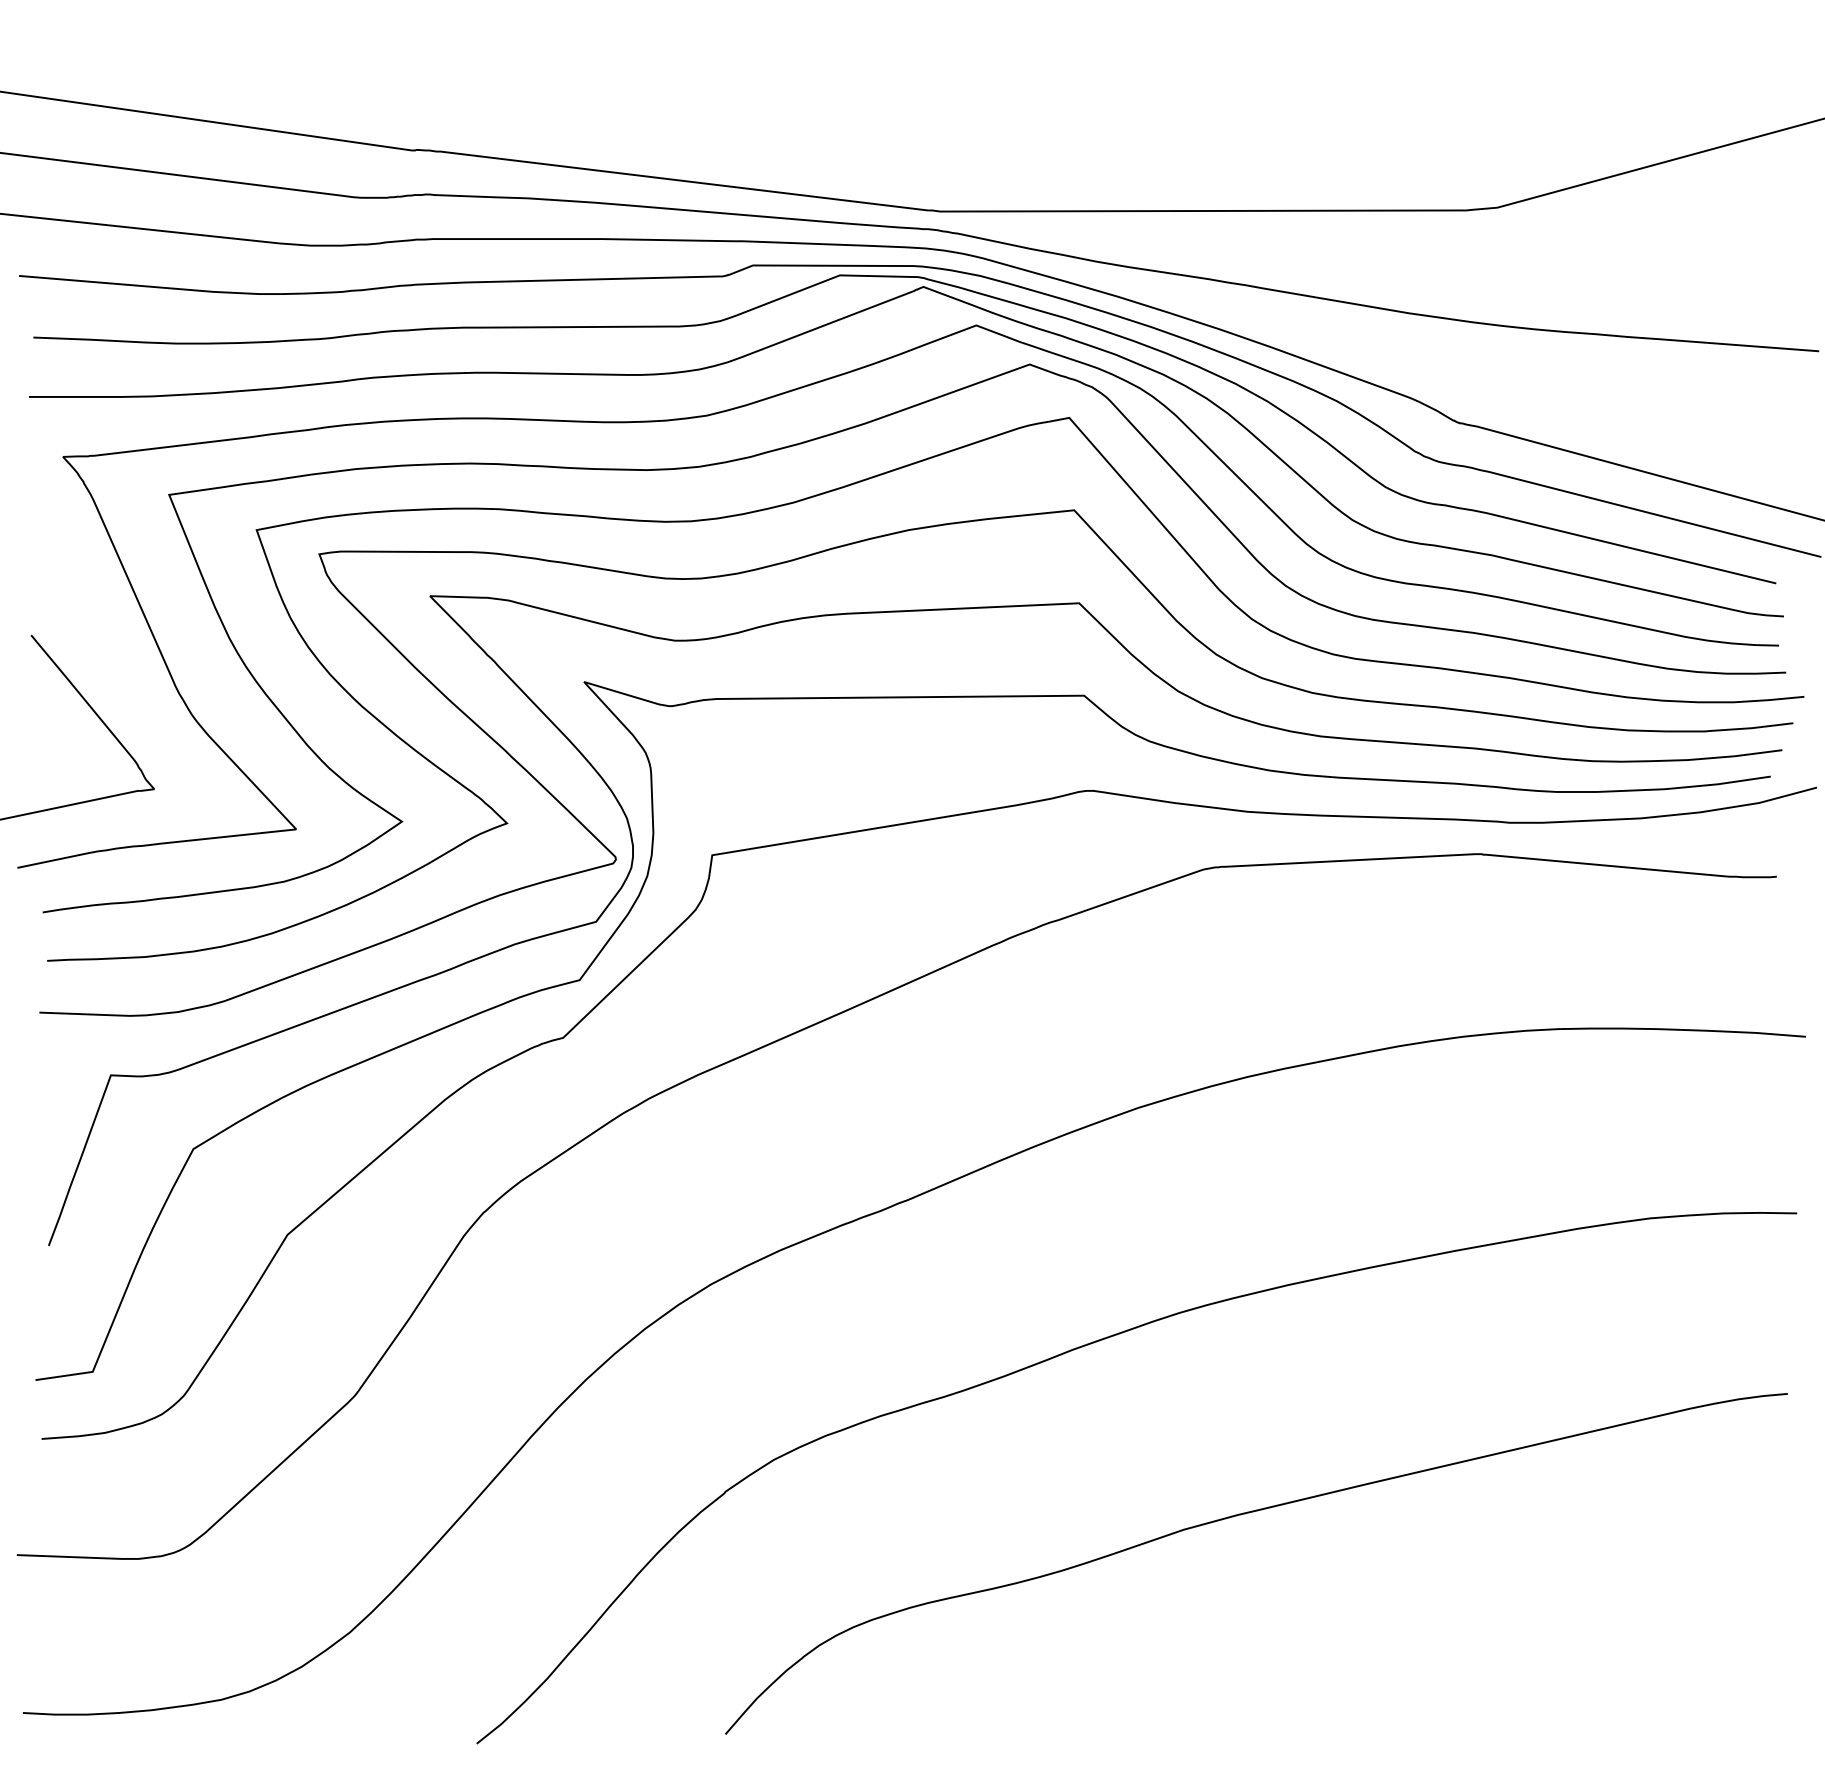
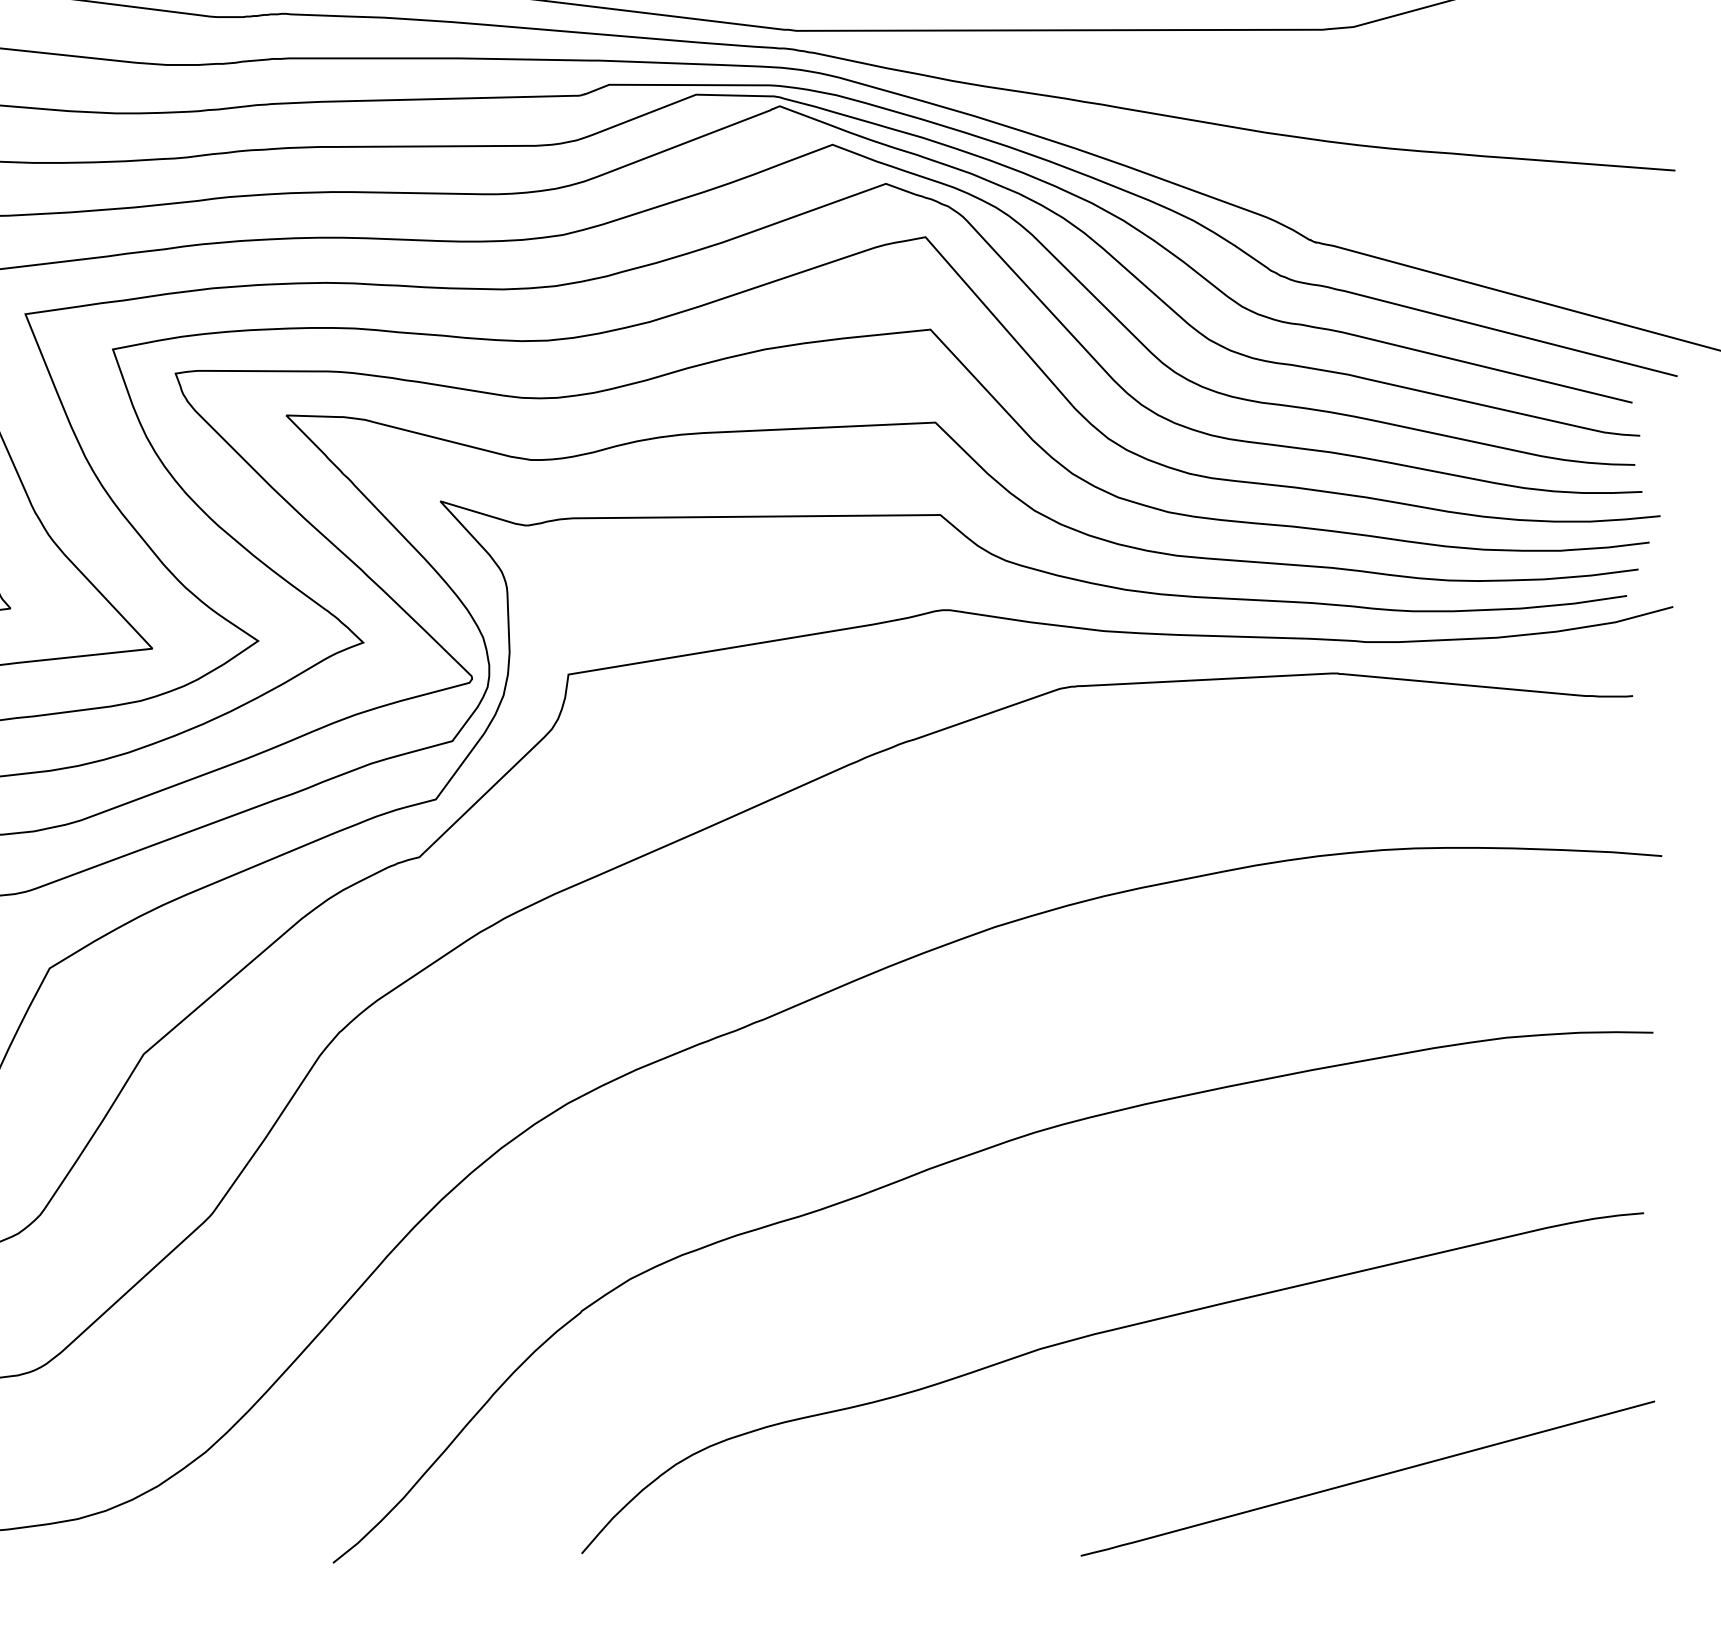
line: (1511, 1659) -> (1367, 1478), added

